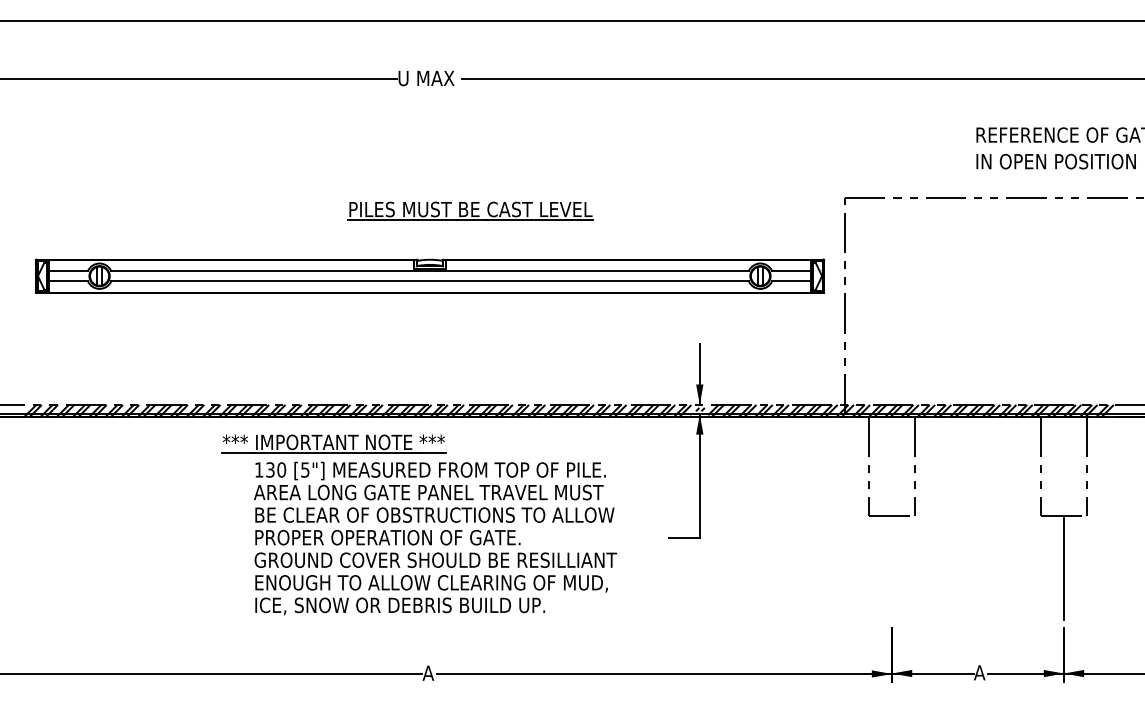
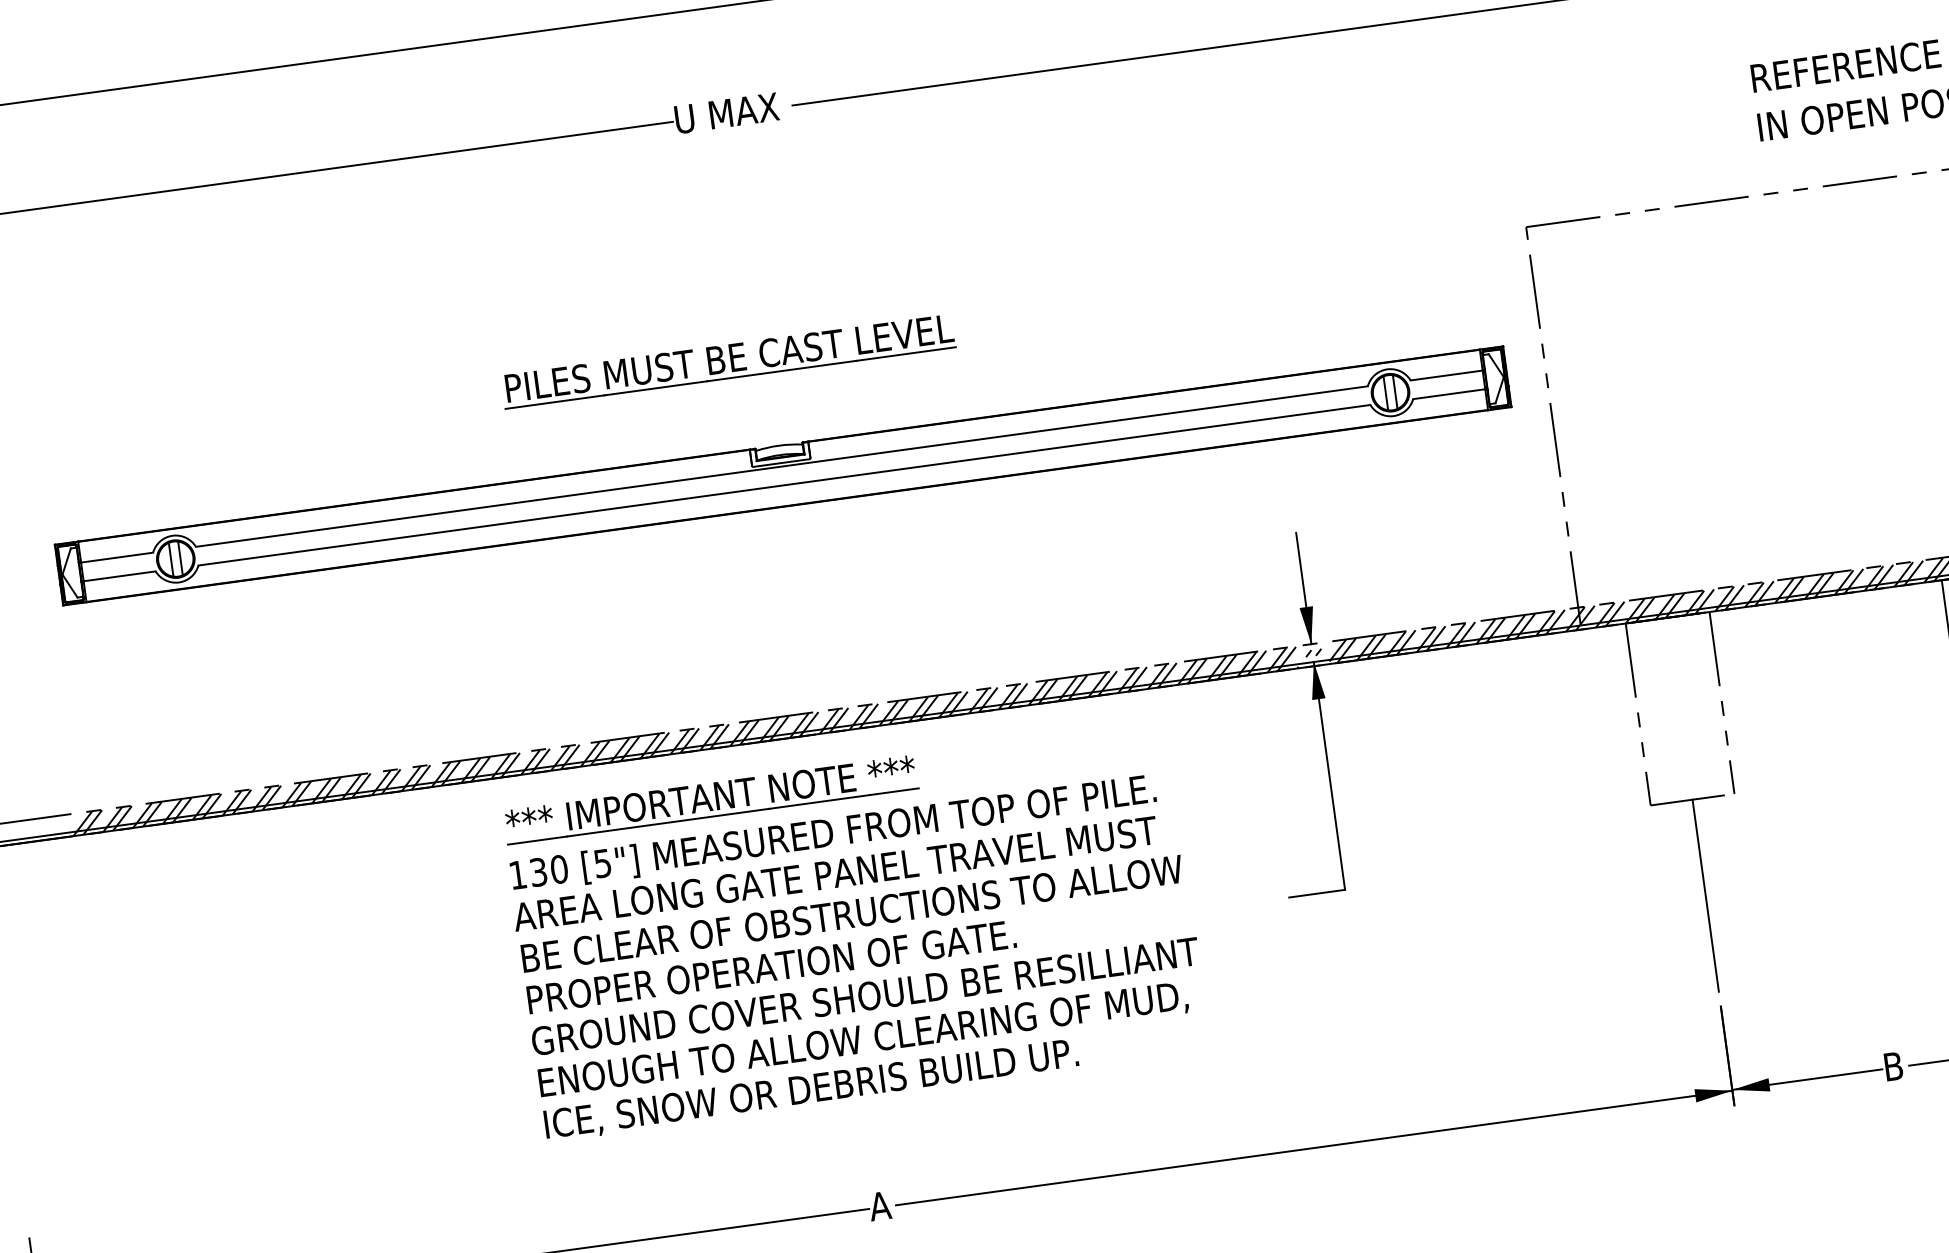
part: (470, 210) -> (728, 360), moved
part: (333, 443) -> (710, 799), moved
line: (892, 567) -> (1706, 894), added
text: (979, 672) -> (1892, 1065), A -> B

